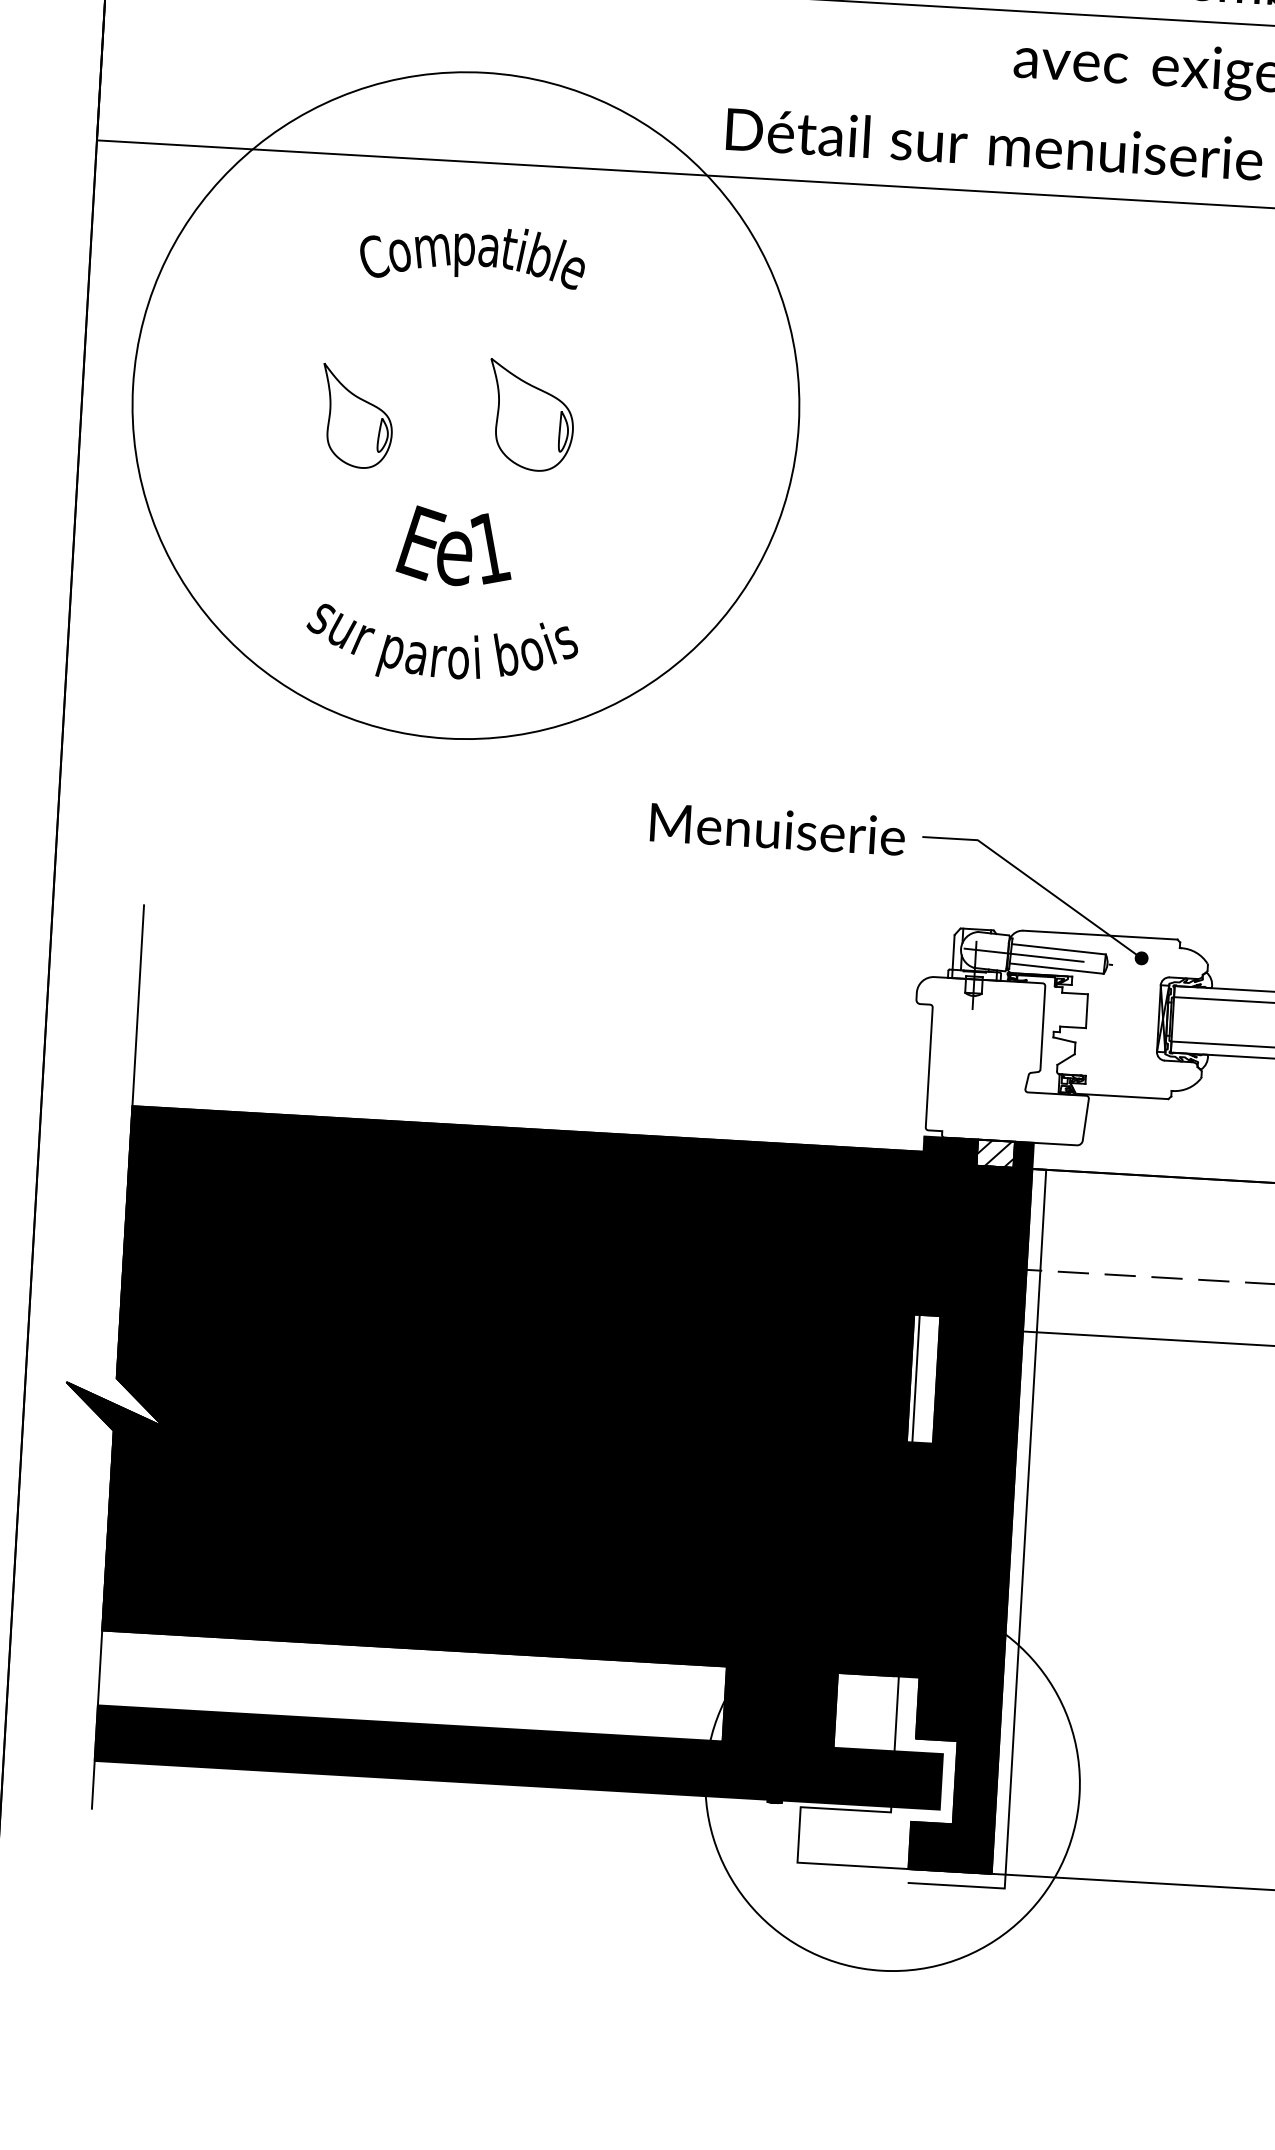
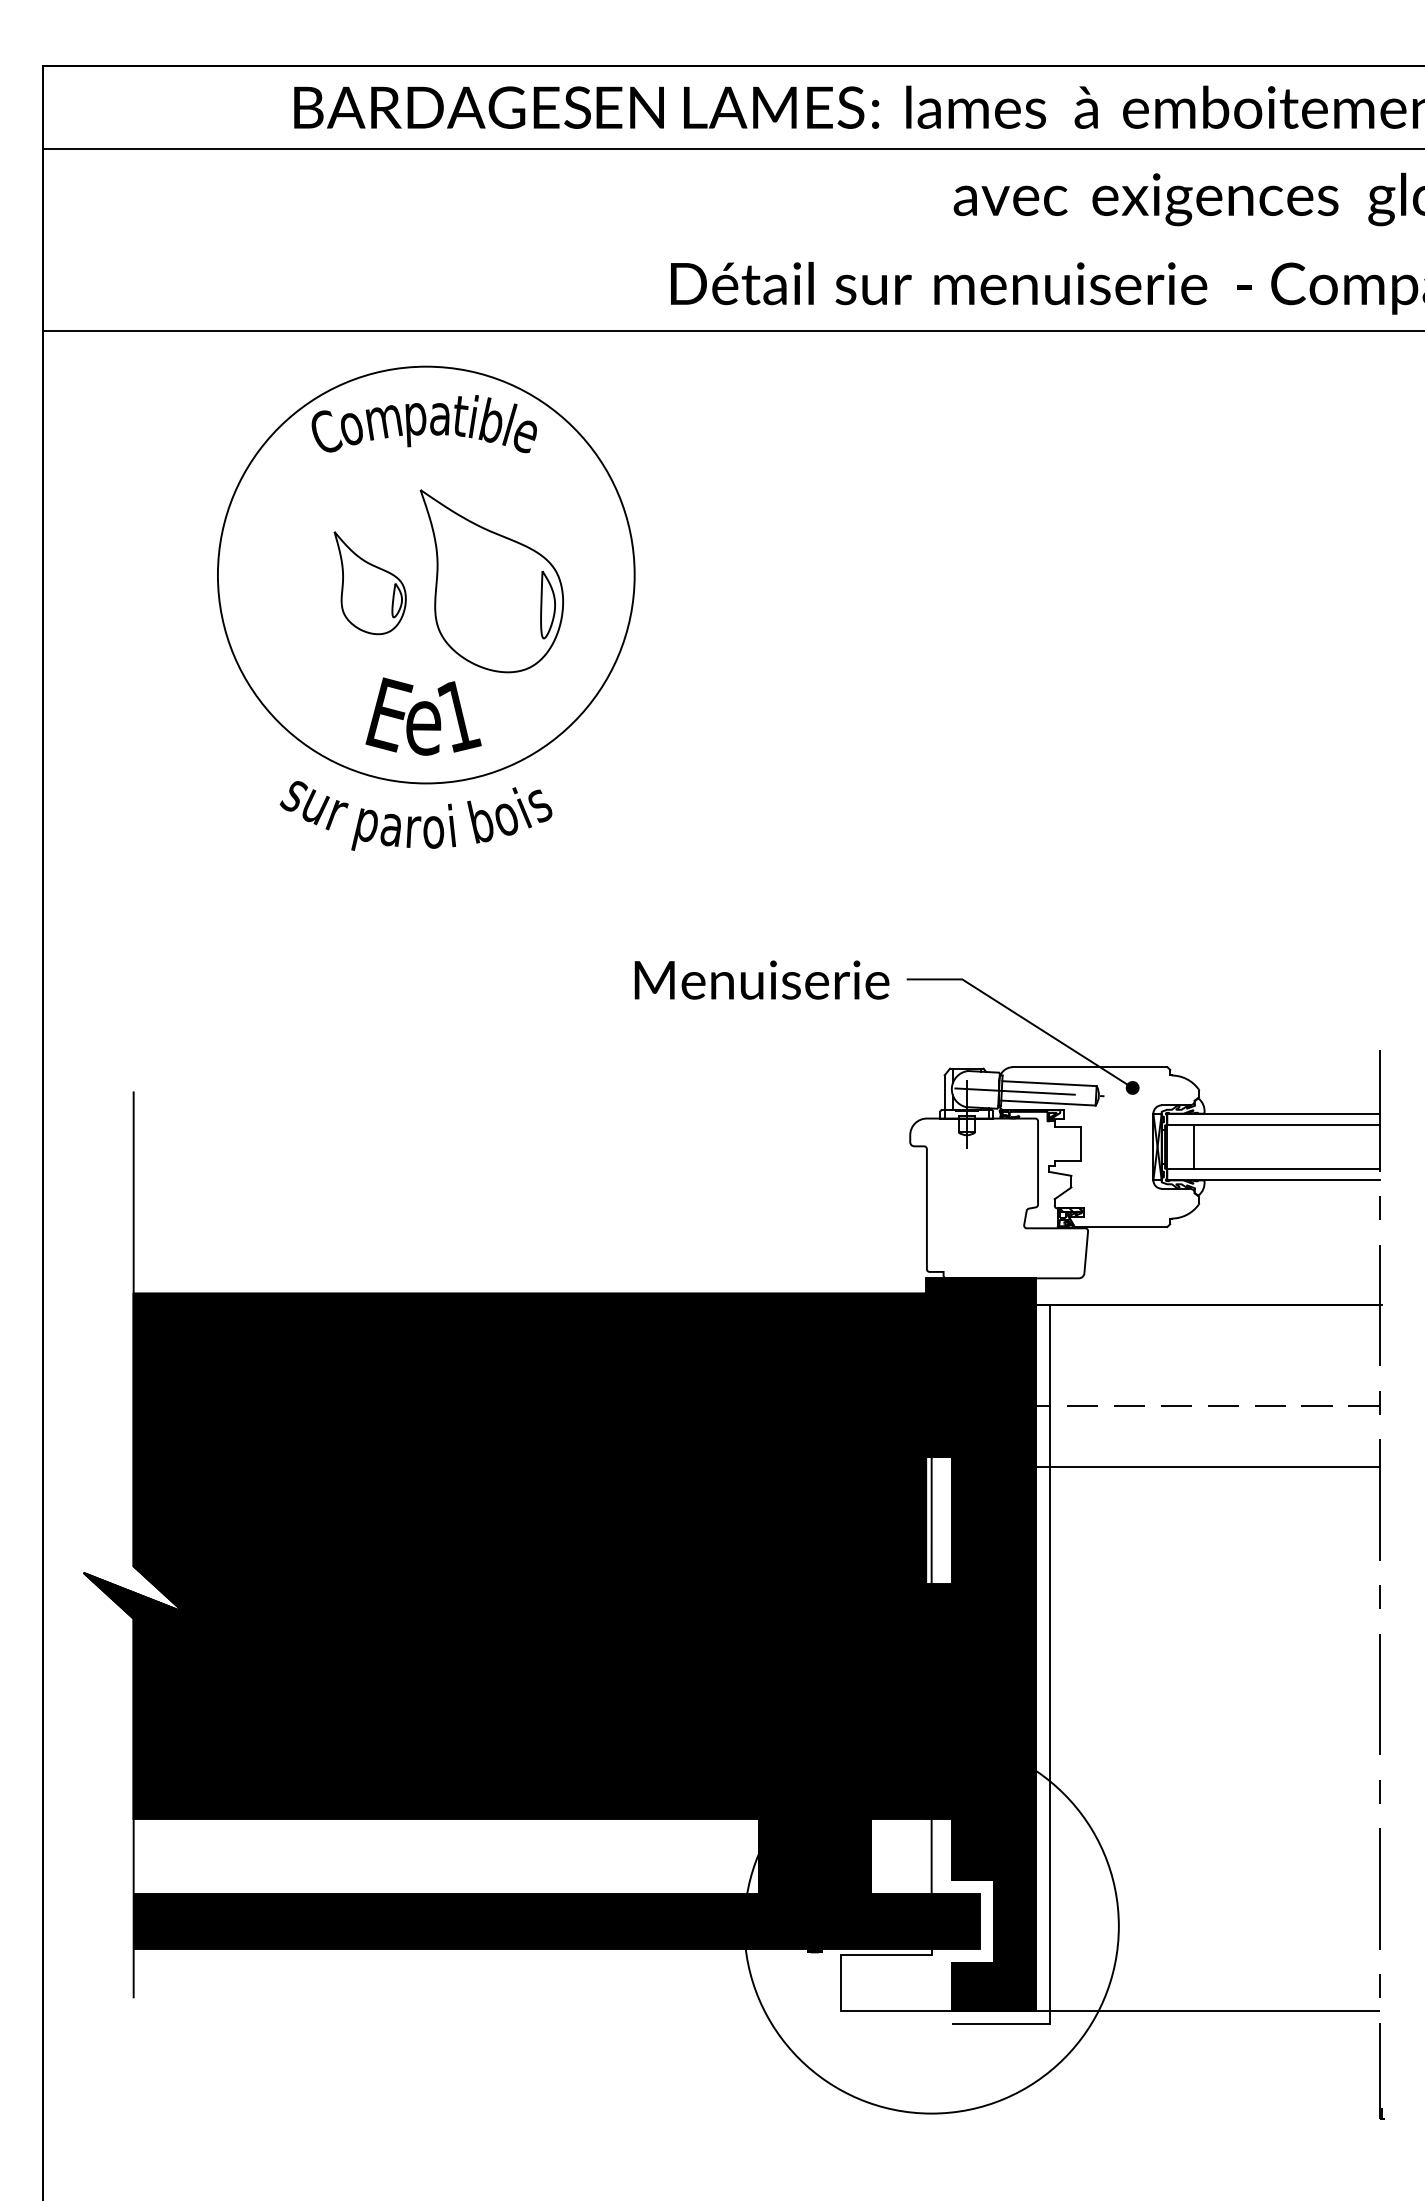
circle: (465, 405) -> (425, 574), size x0.62
part: (530, 415) -> (491, 581), size x1.67
part: (356, 416) -> (369, 583), moved
line: (1198, 1020) -> (1193, 1146), added
fill: (994, 1153) -> (997, 1291), added

